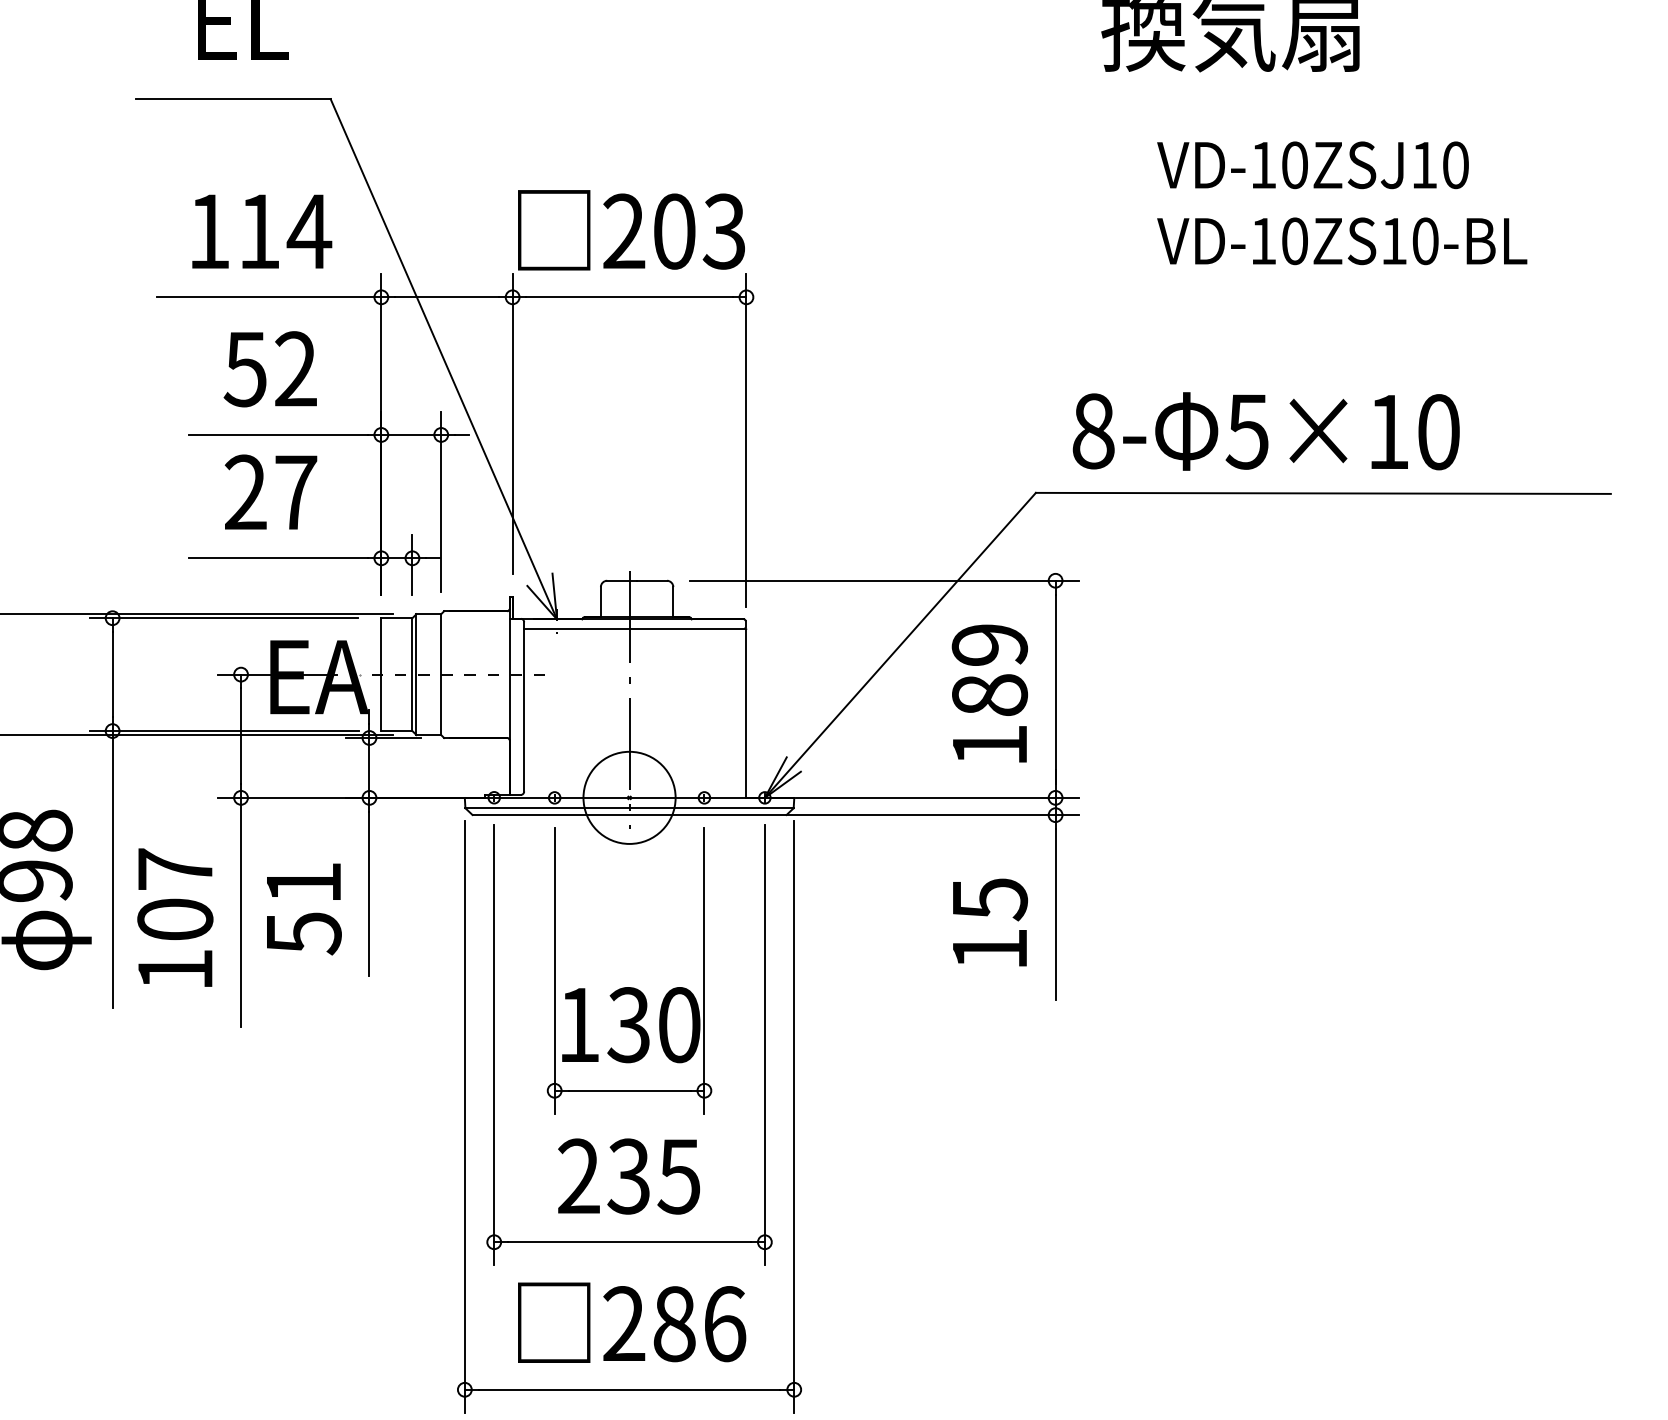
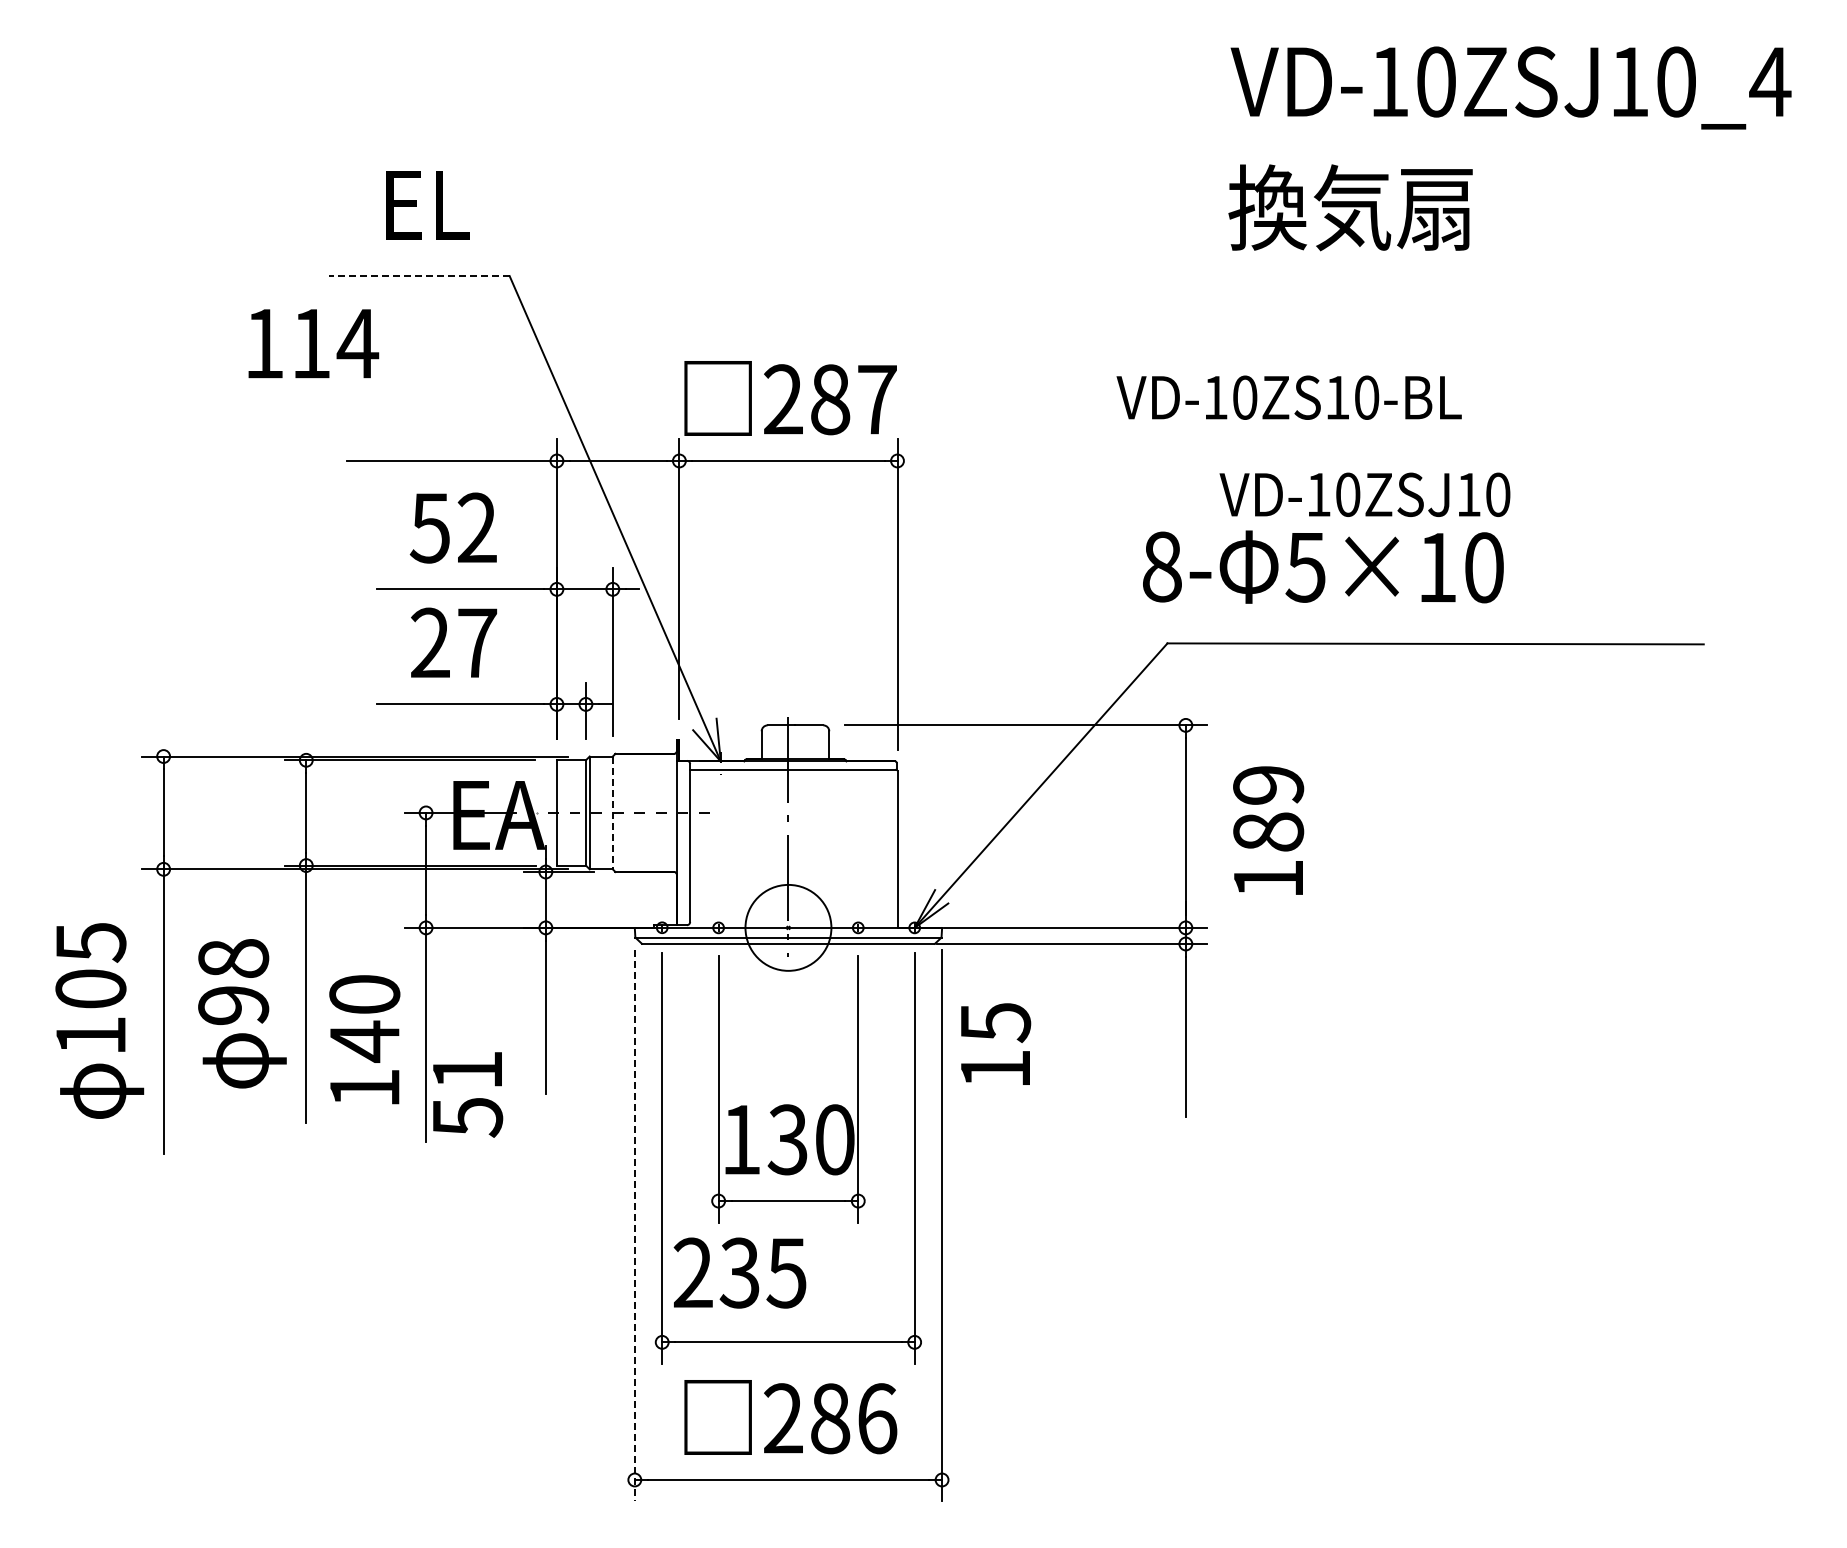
line: (233, 99) -> (419, 276), solid -> dashed
text: (1312, 164) -> (1364, 494), moved
text: (261, 231) -> (313, 343), moved
text: (699, 231) -> (853, 399), 203 -> 287
text: (1341, 241) -> (1288, 397), moved
text: (1266, 430) -> (1323, 566), moved
line: (440, 675) -> (612, 813), solid -> dashed
text: (989, 693) -> (1268, 830), moved
text: (175, 895) -> (364, 1018), 107 -> 140
text: (304, 908) -> (468, 1094), moved
text: (990, 921) -> (996, 1043), moved
line: (464, 1116) -> (634, 1225), solid -> dashed
text: (628, 1175) -> (739, 1272), moved

